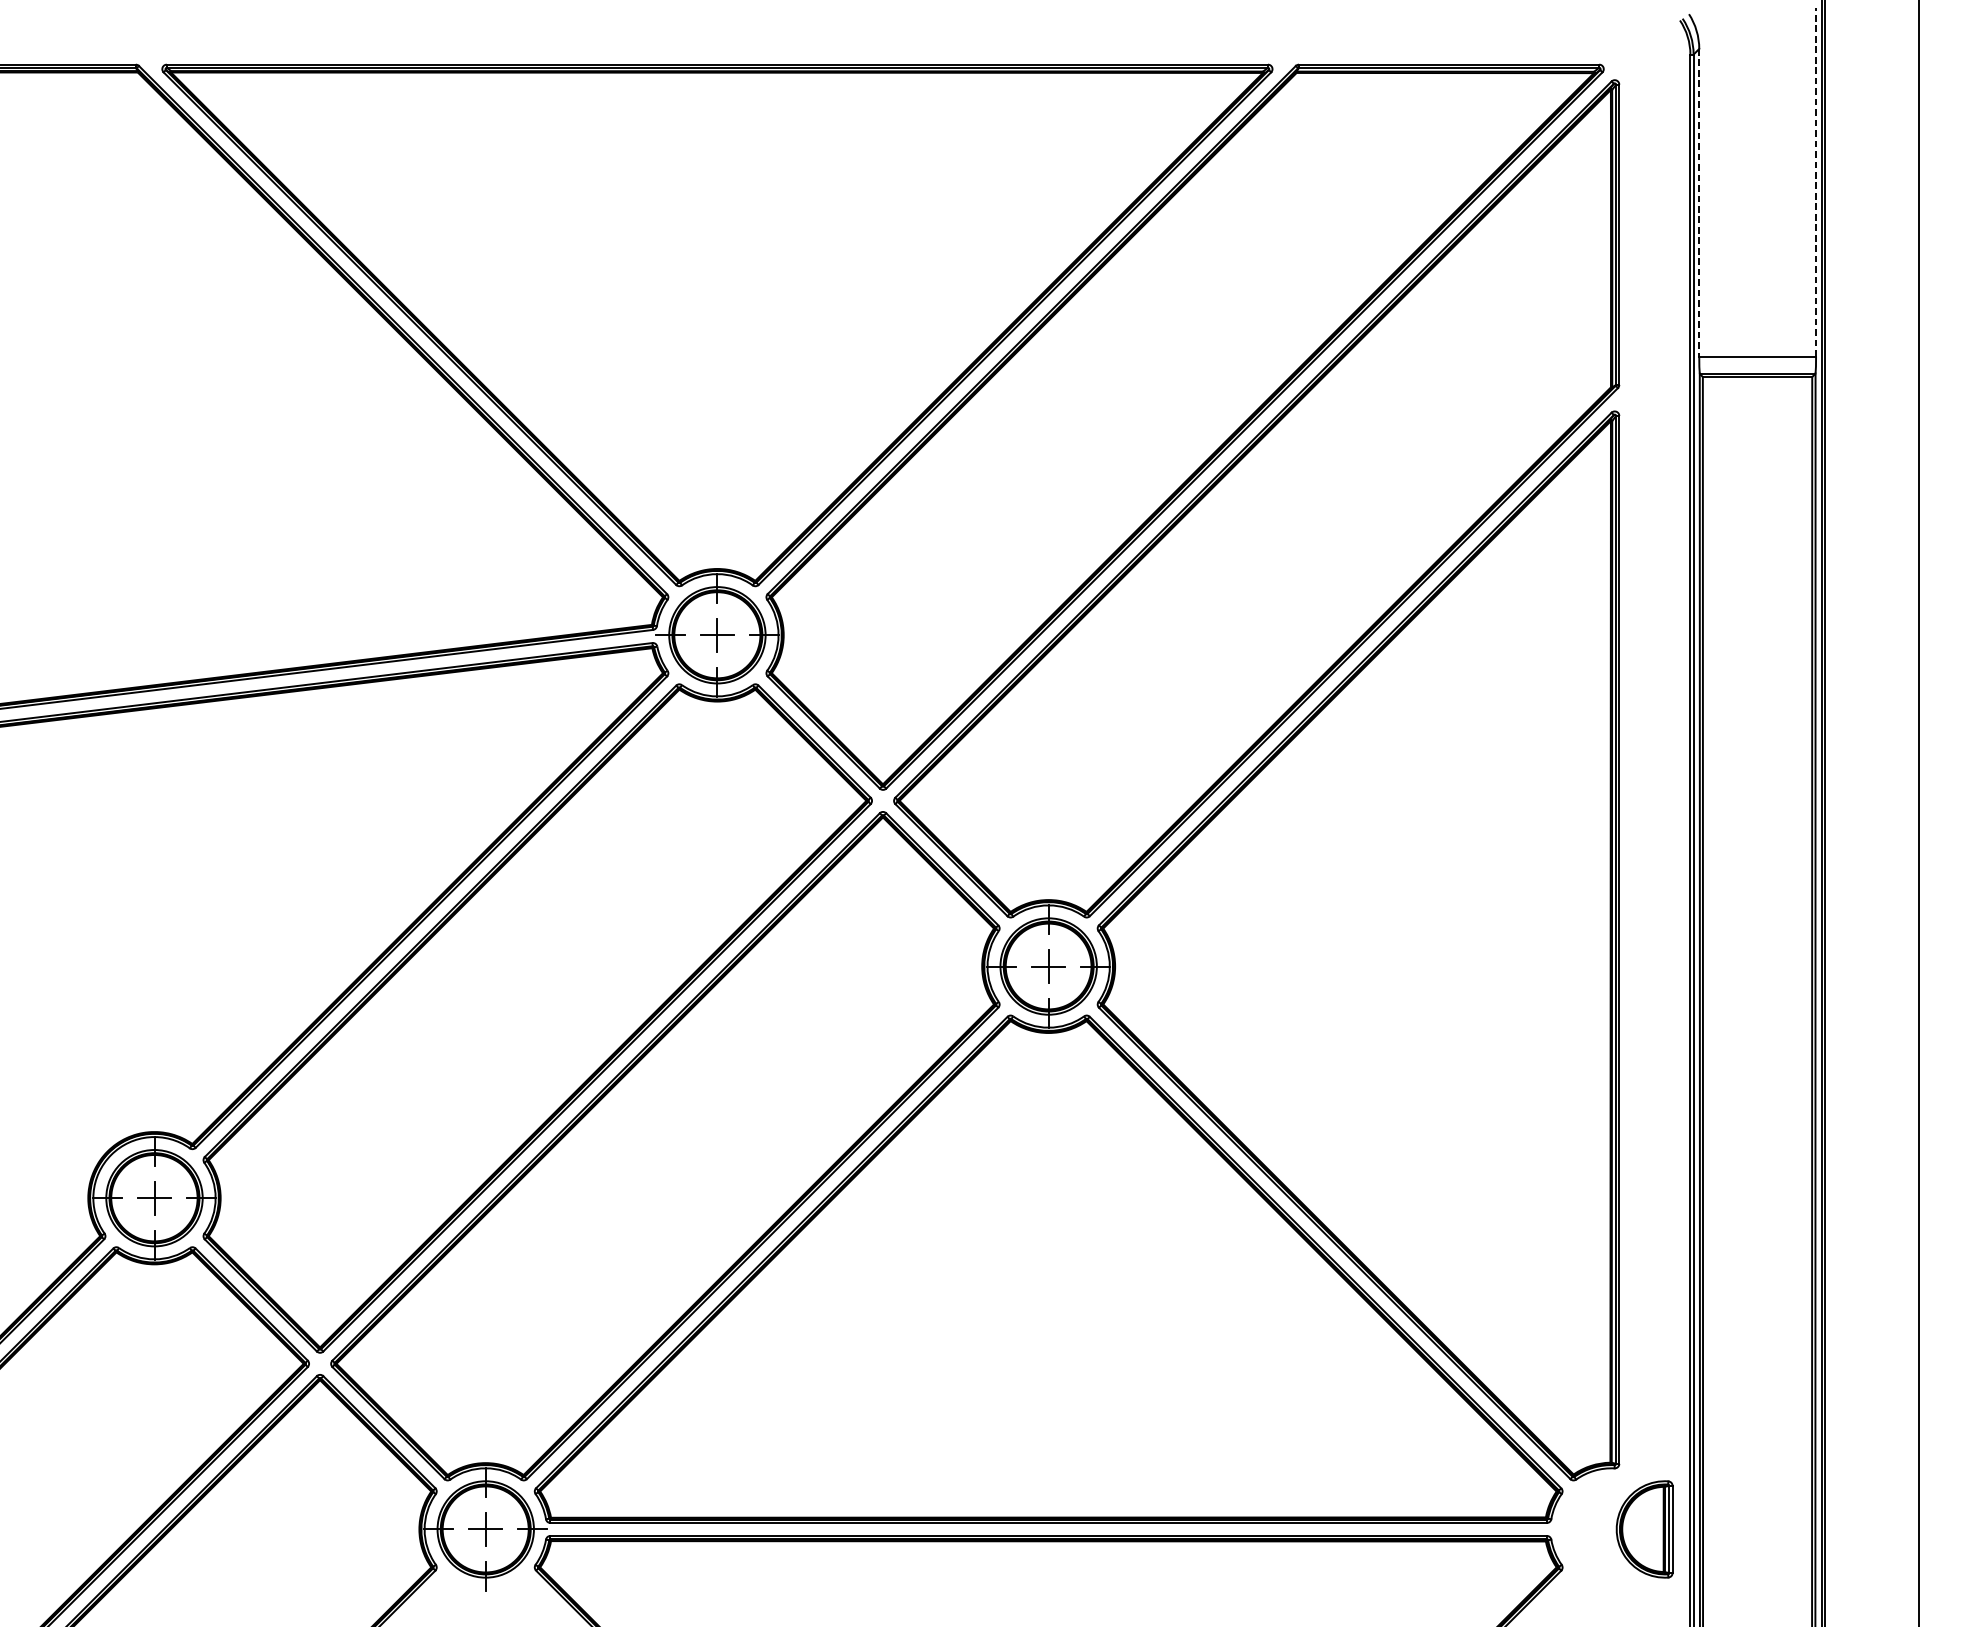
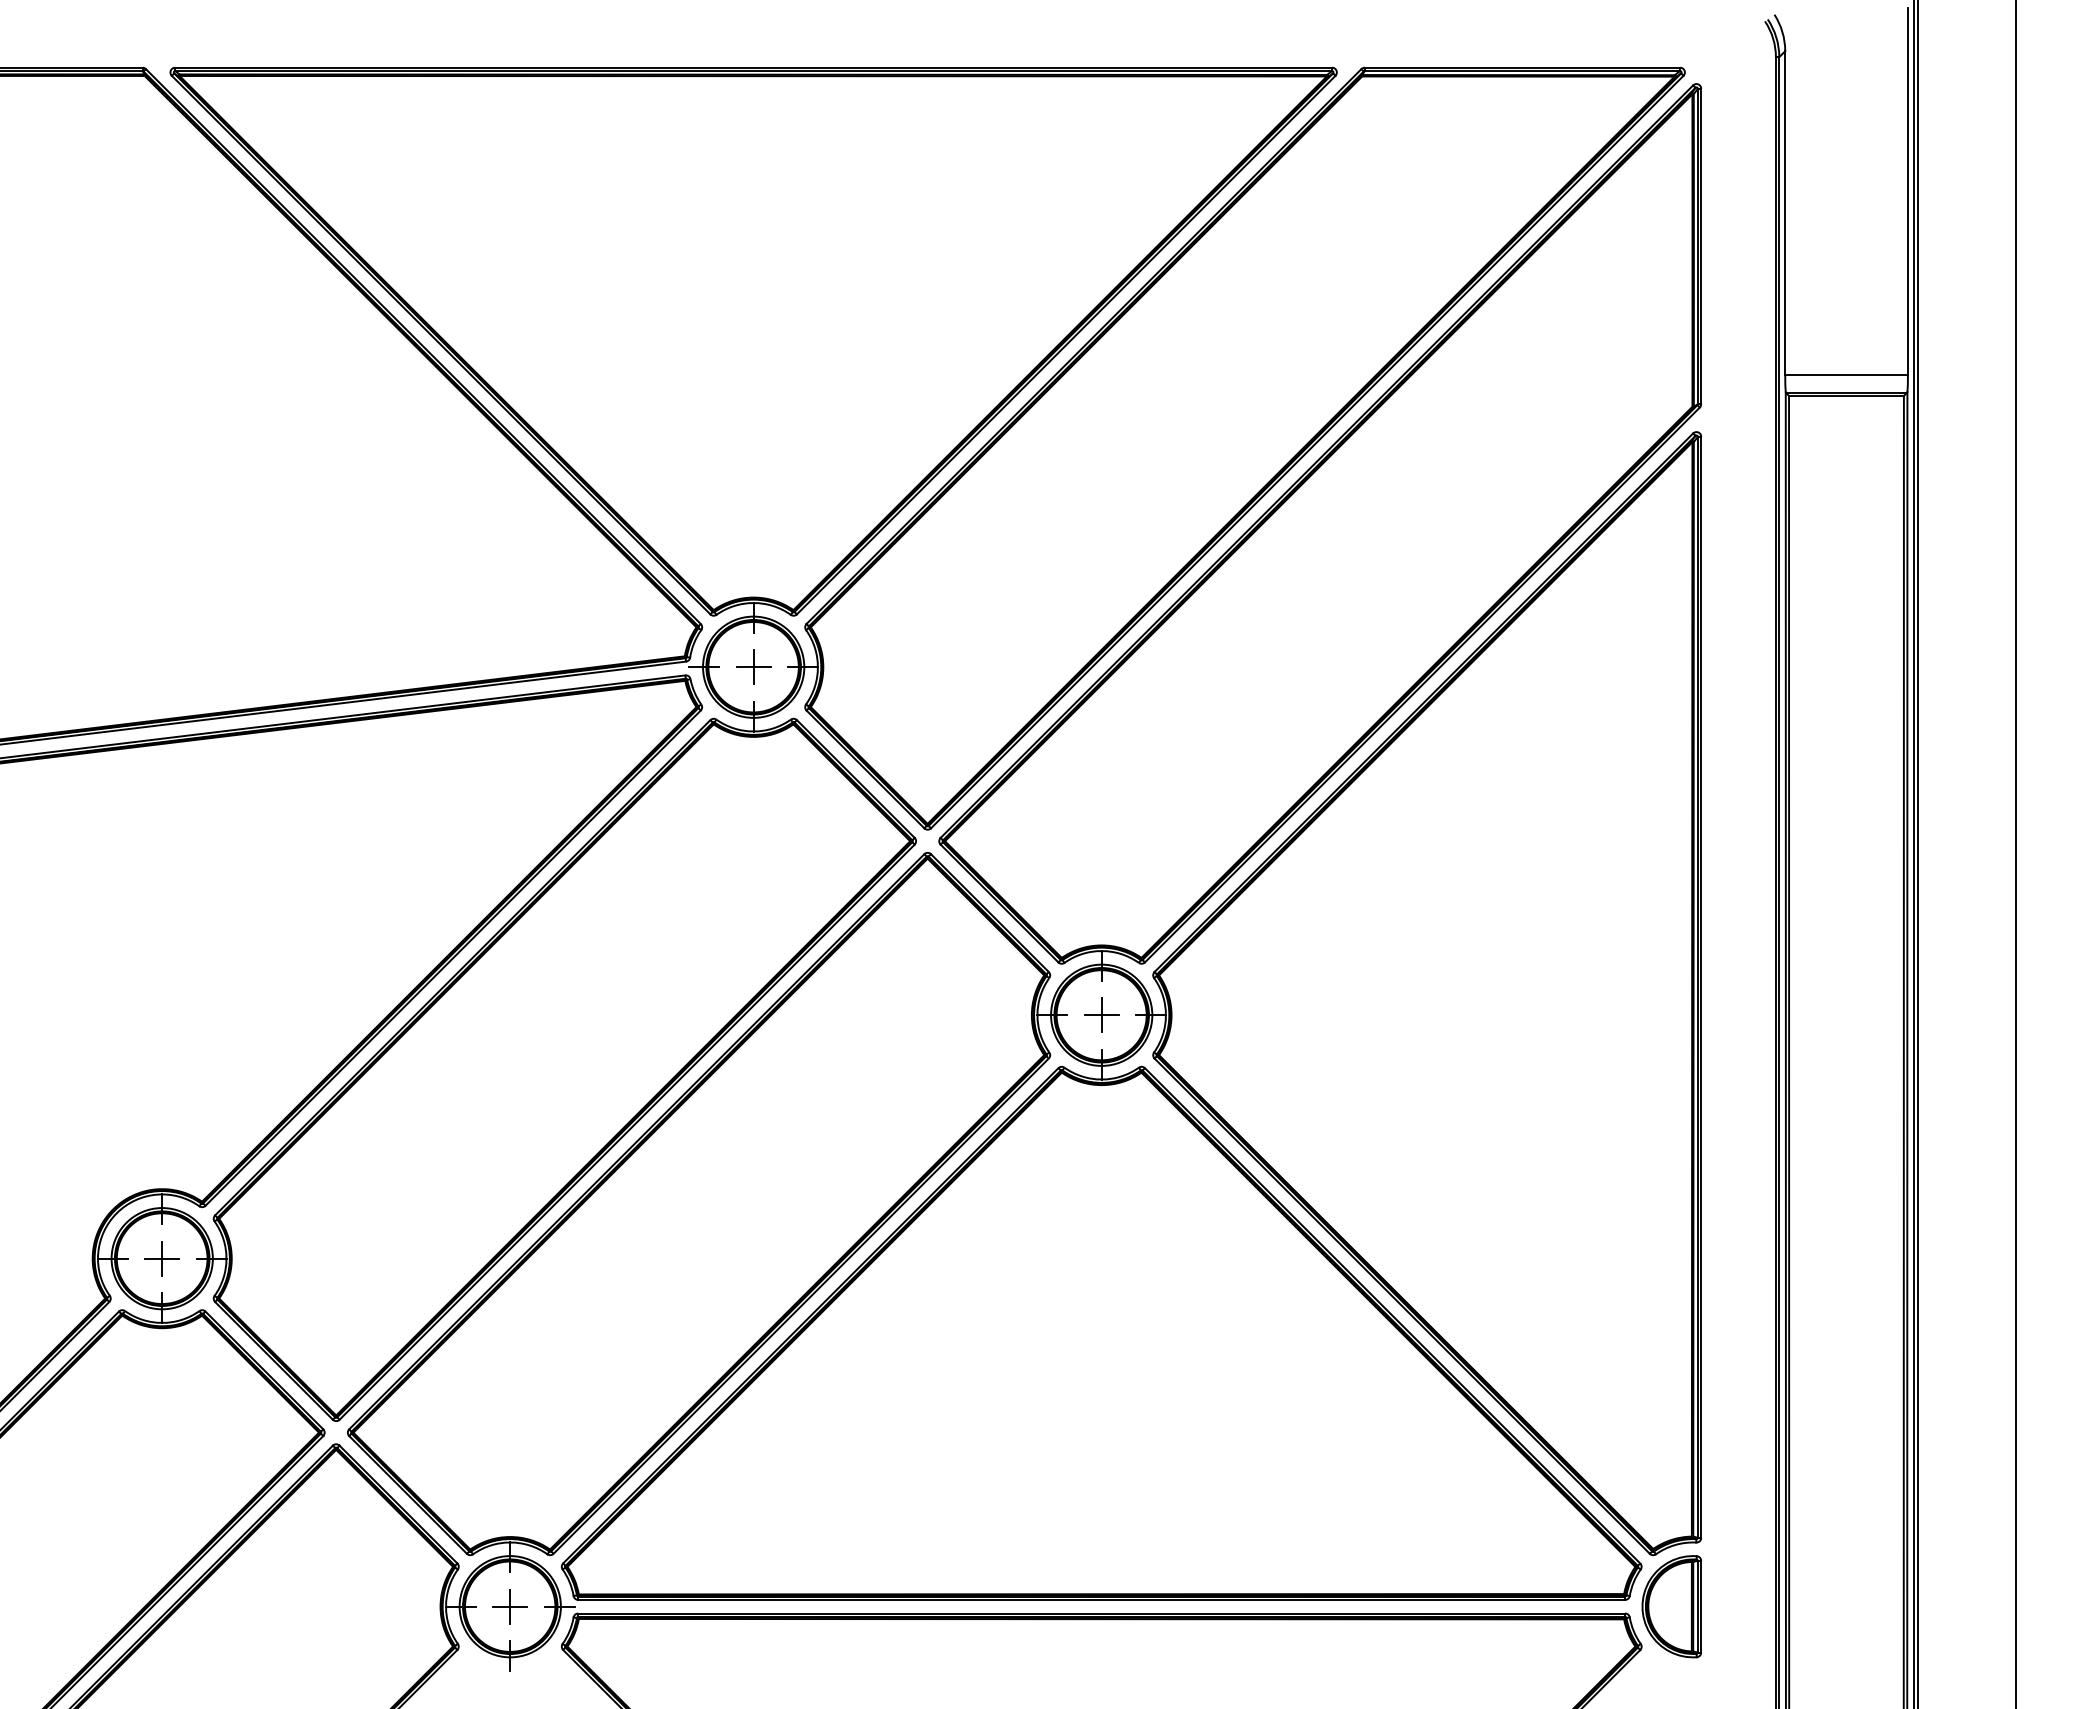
line: (1815, 181) -> (1907, 190), dashed -> solid
line: (1699, 202) -> (1785, 212), dashed -> solid
part: (1644, 1529) -> (1671, 1606), moved

